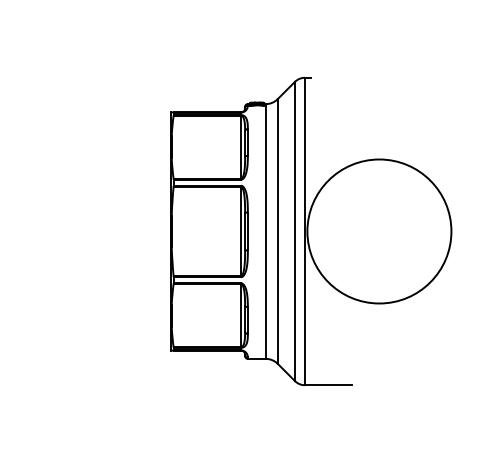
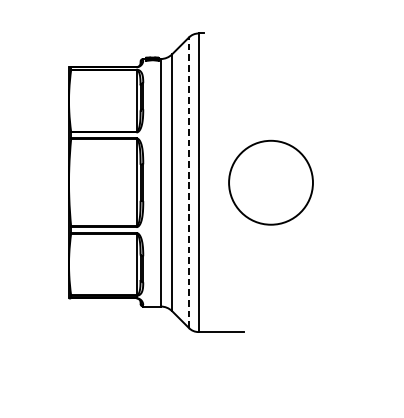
line: (295, 231) -> (189, 182), solid -> dashed
circle: (379, 231) -> (271, 182), size x0.6

